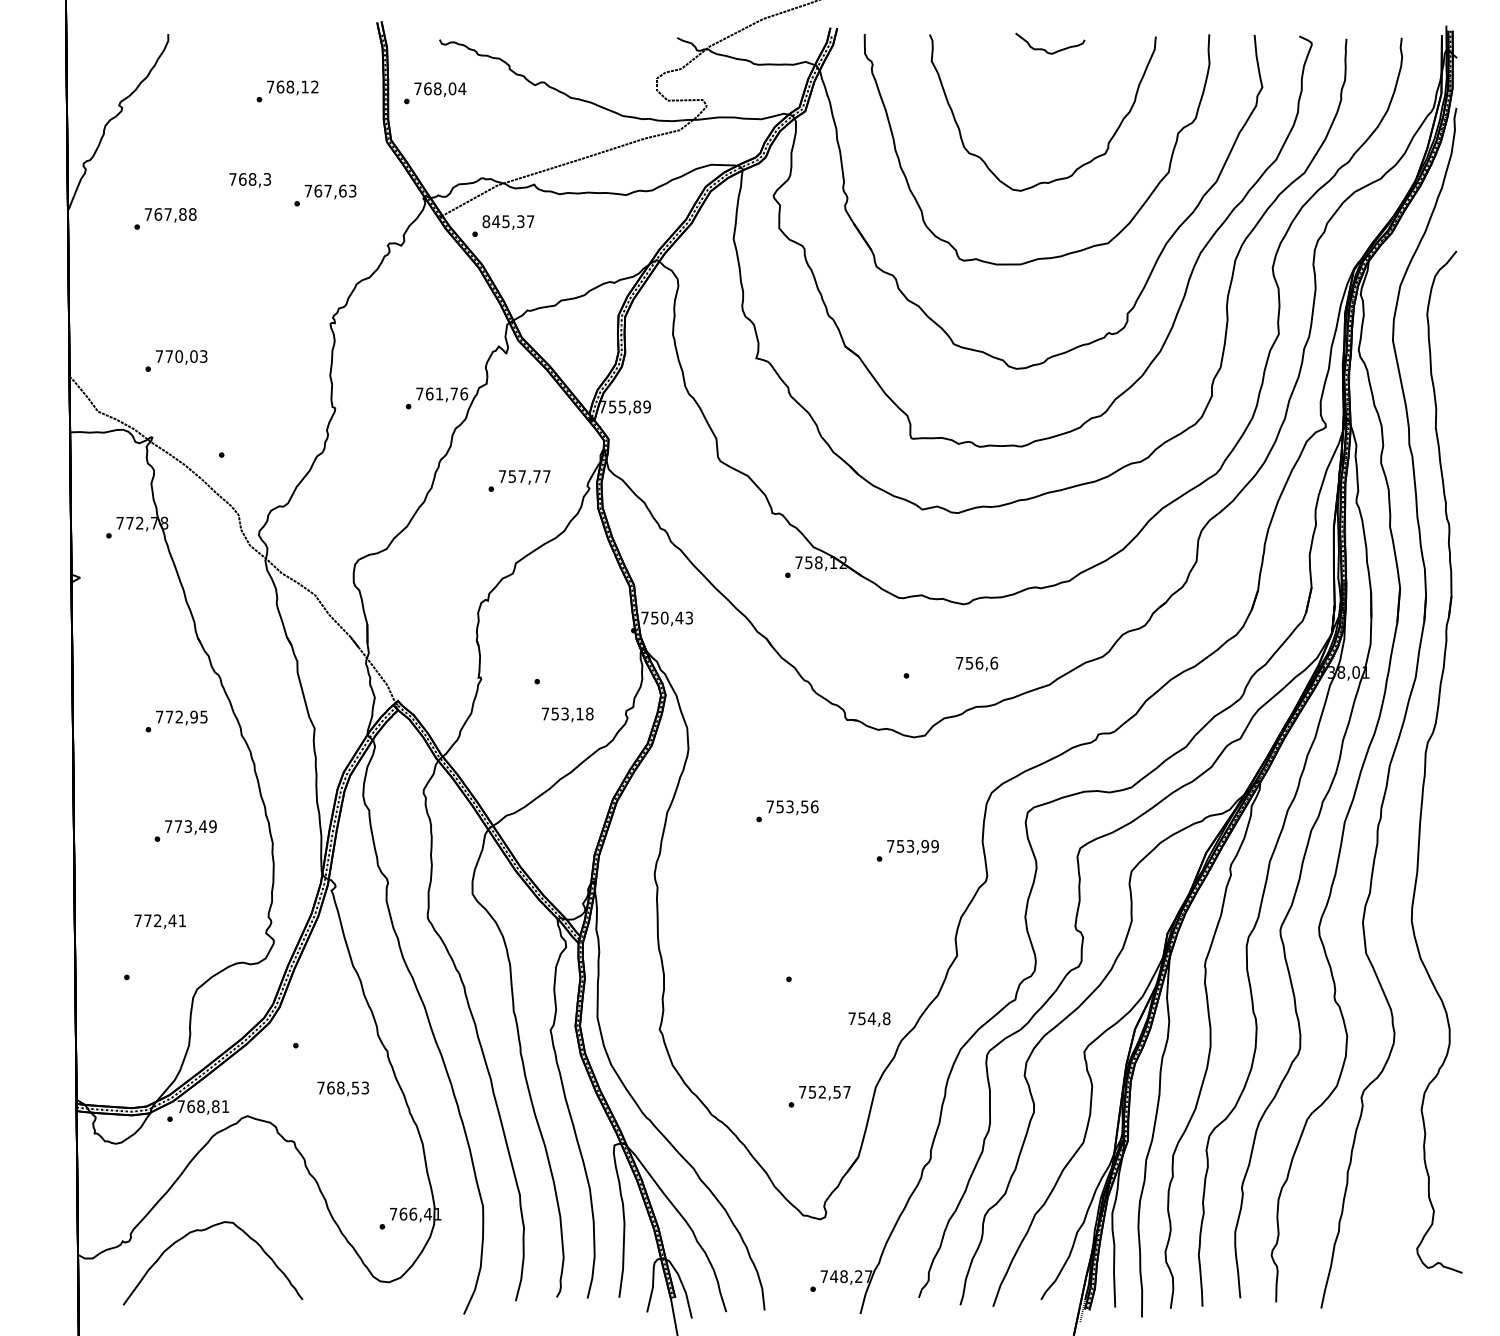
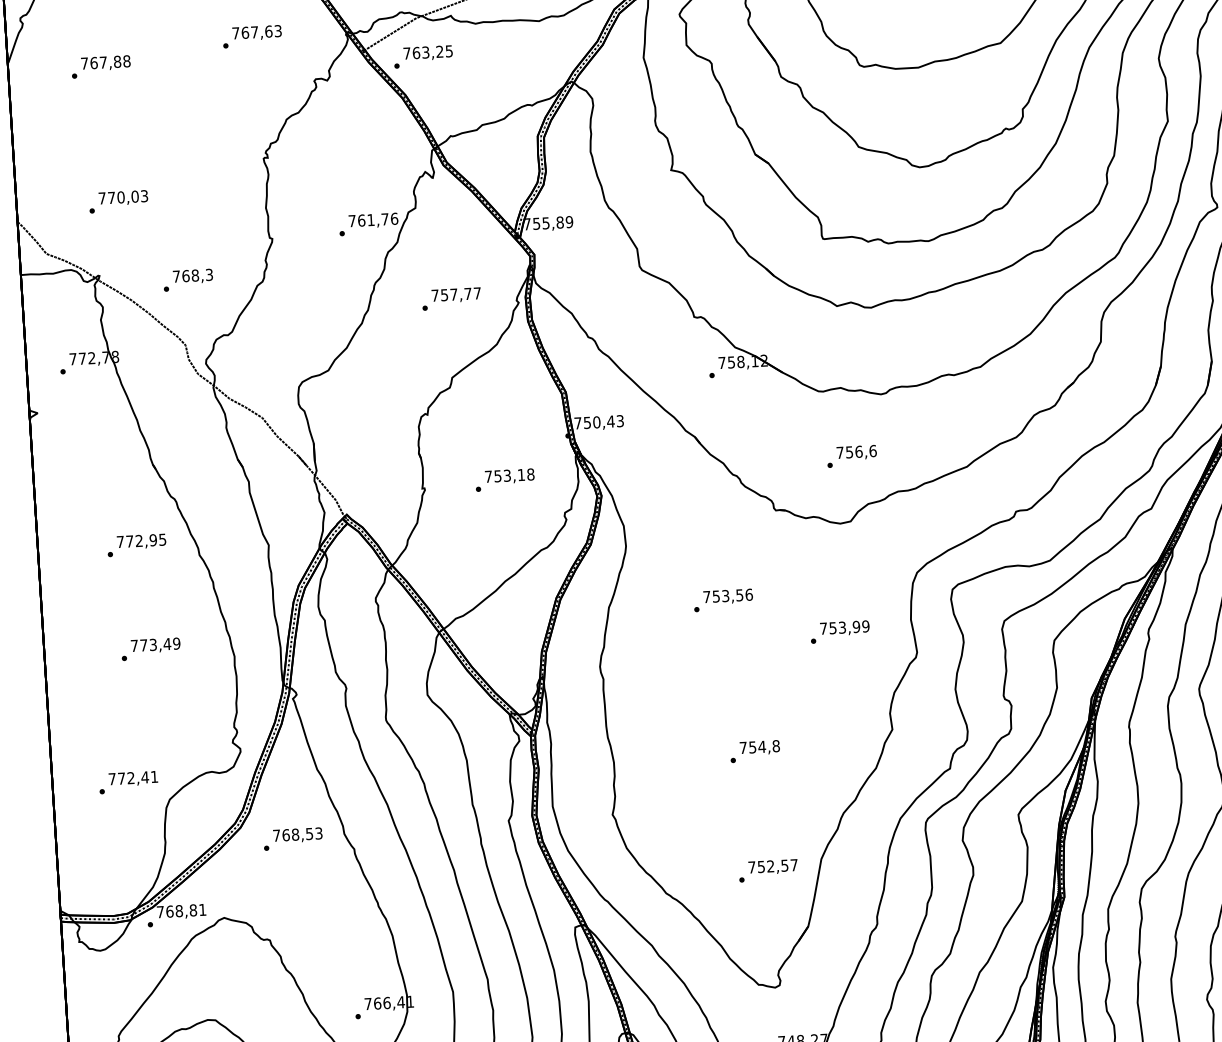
text: (249, 180) -> (192, 276), moved
text: (508, 221) -> (428, 52), 845,37 -> 763,25
text: (977, 663) -> (857, 452), moved
text: (567, 714) -> (509, 476), moved
text: (159, 921) -> (132, 778), moved
text: (869, 1019) -> (759, 747), moved
text: (342, 1088) -> (297, 835), moved

